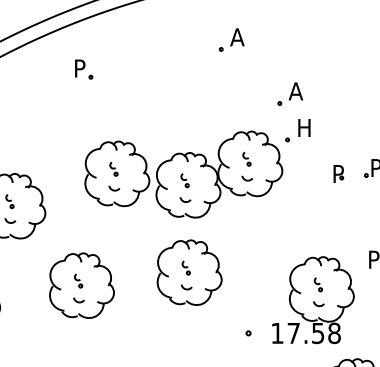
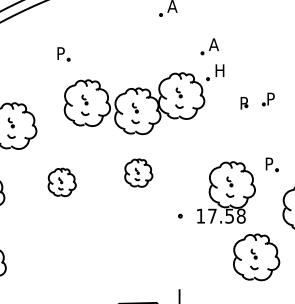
part: (83, 69) -> (63, 54), moved
part: (189, 271) -> (138, 172), size x0.6
part: (80, 285) -> (61, 182), size x0.6

